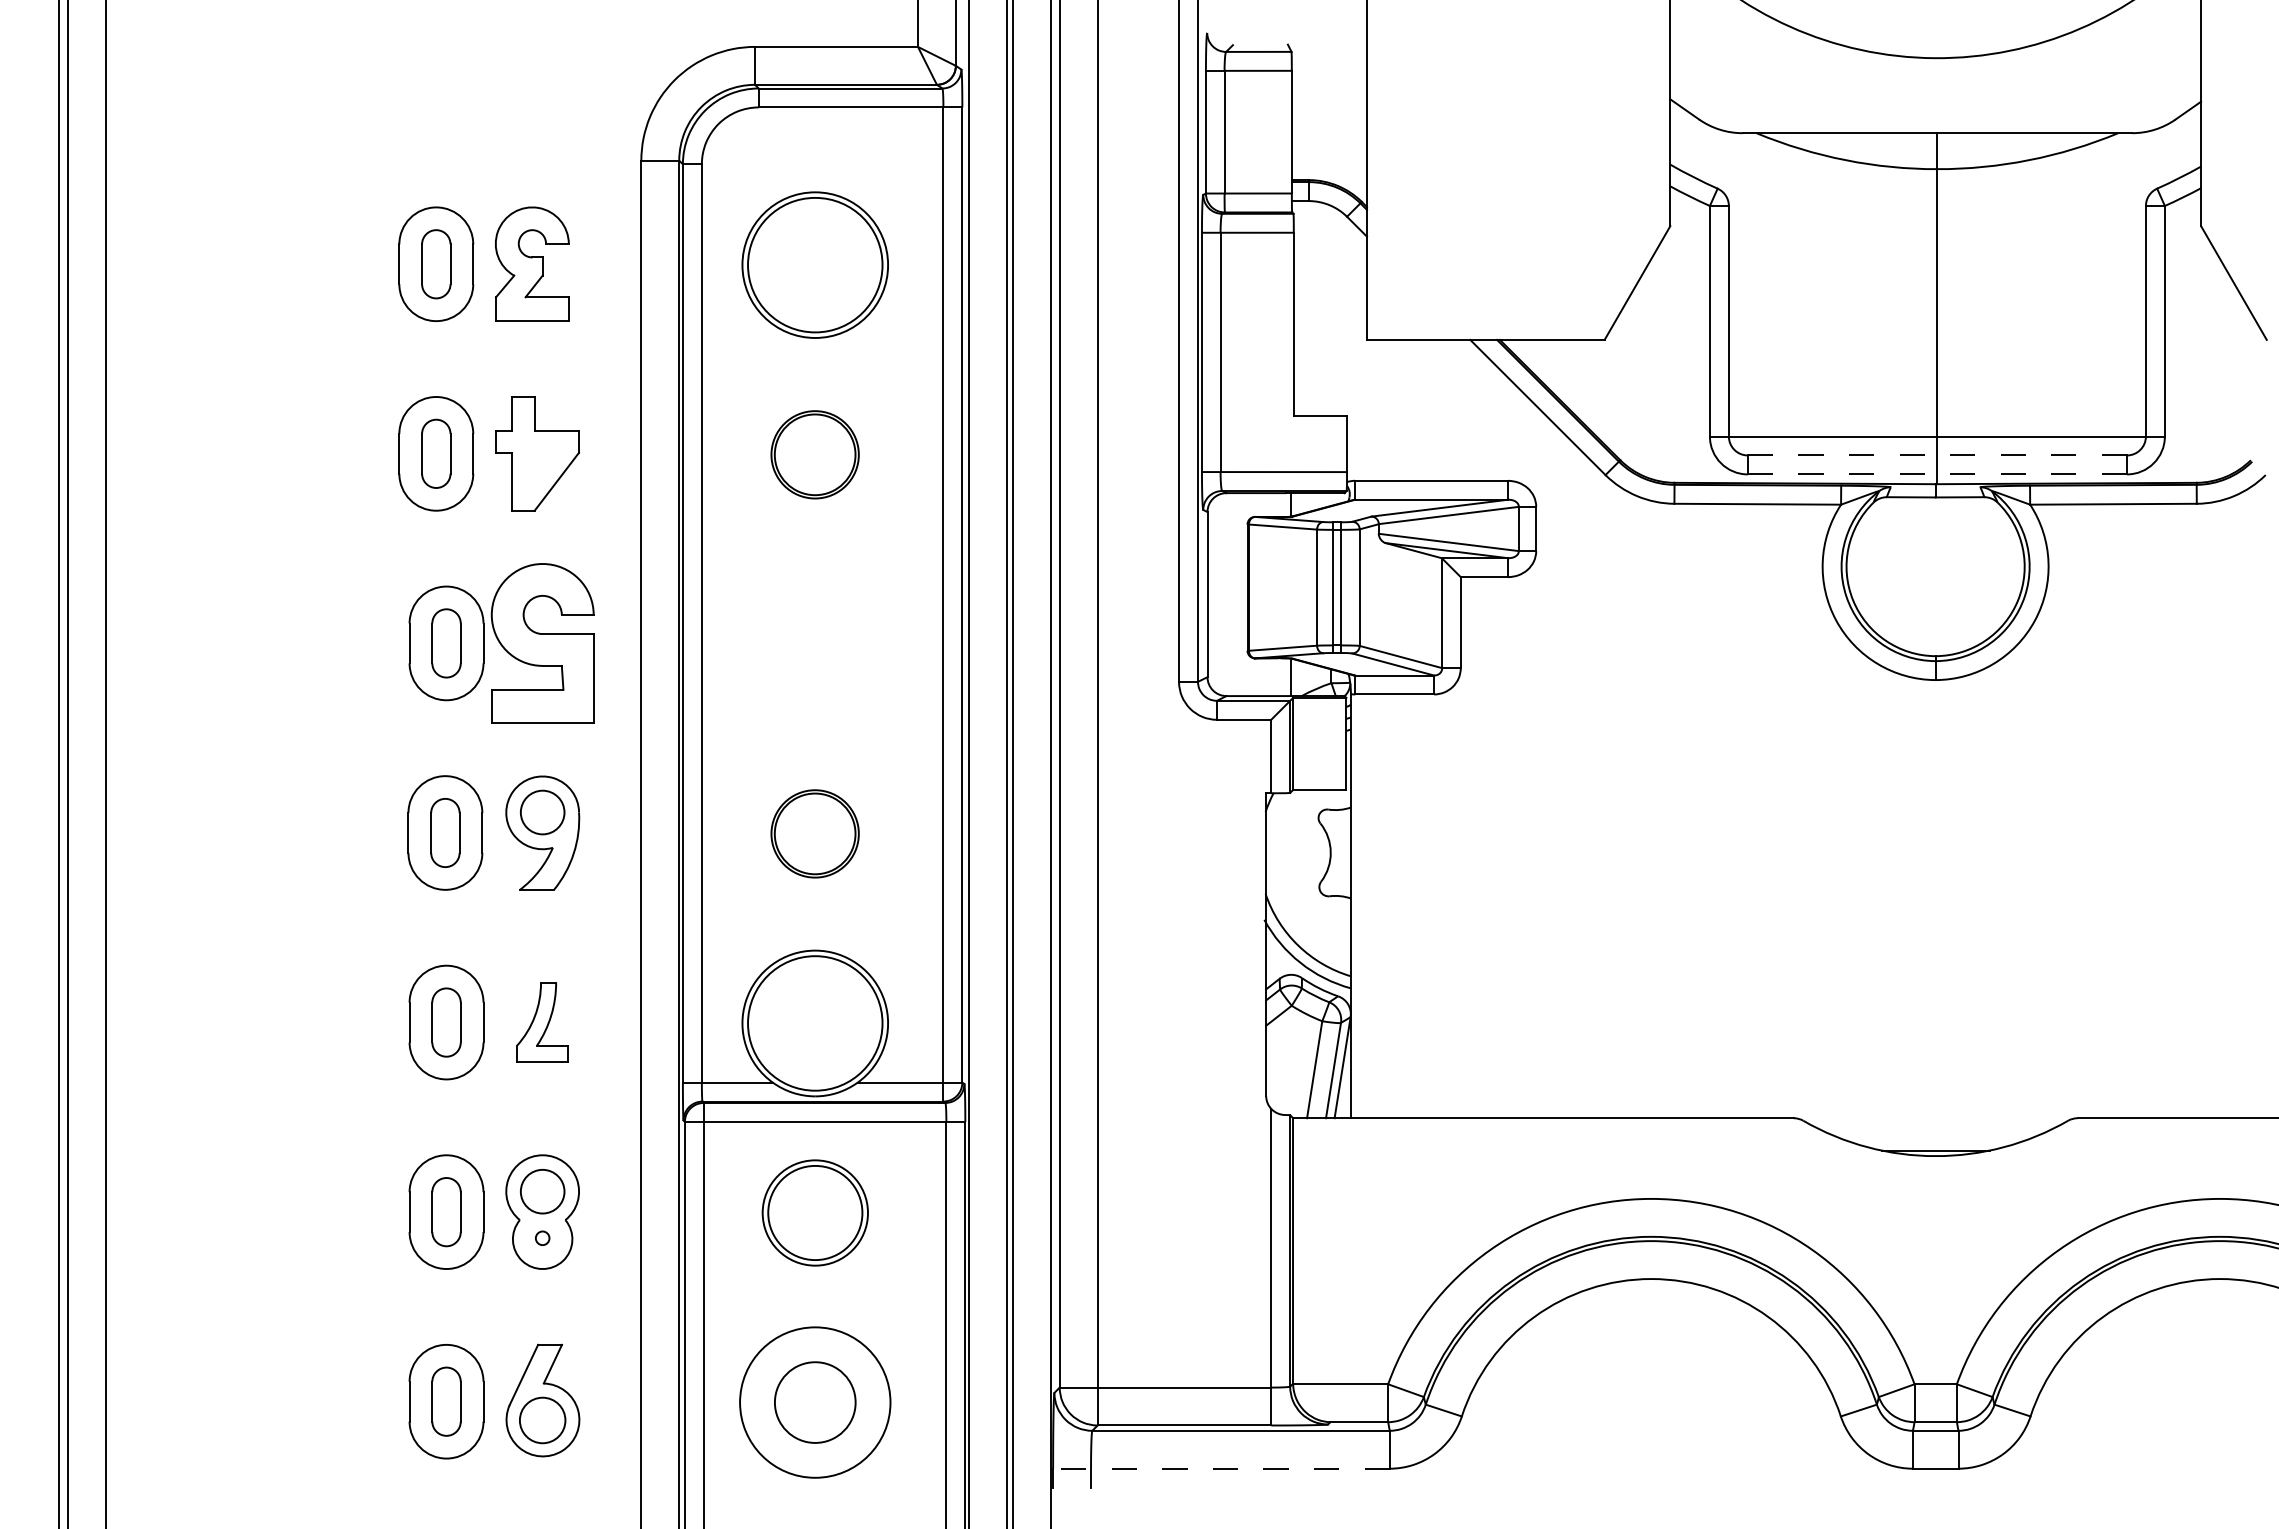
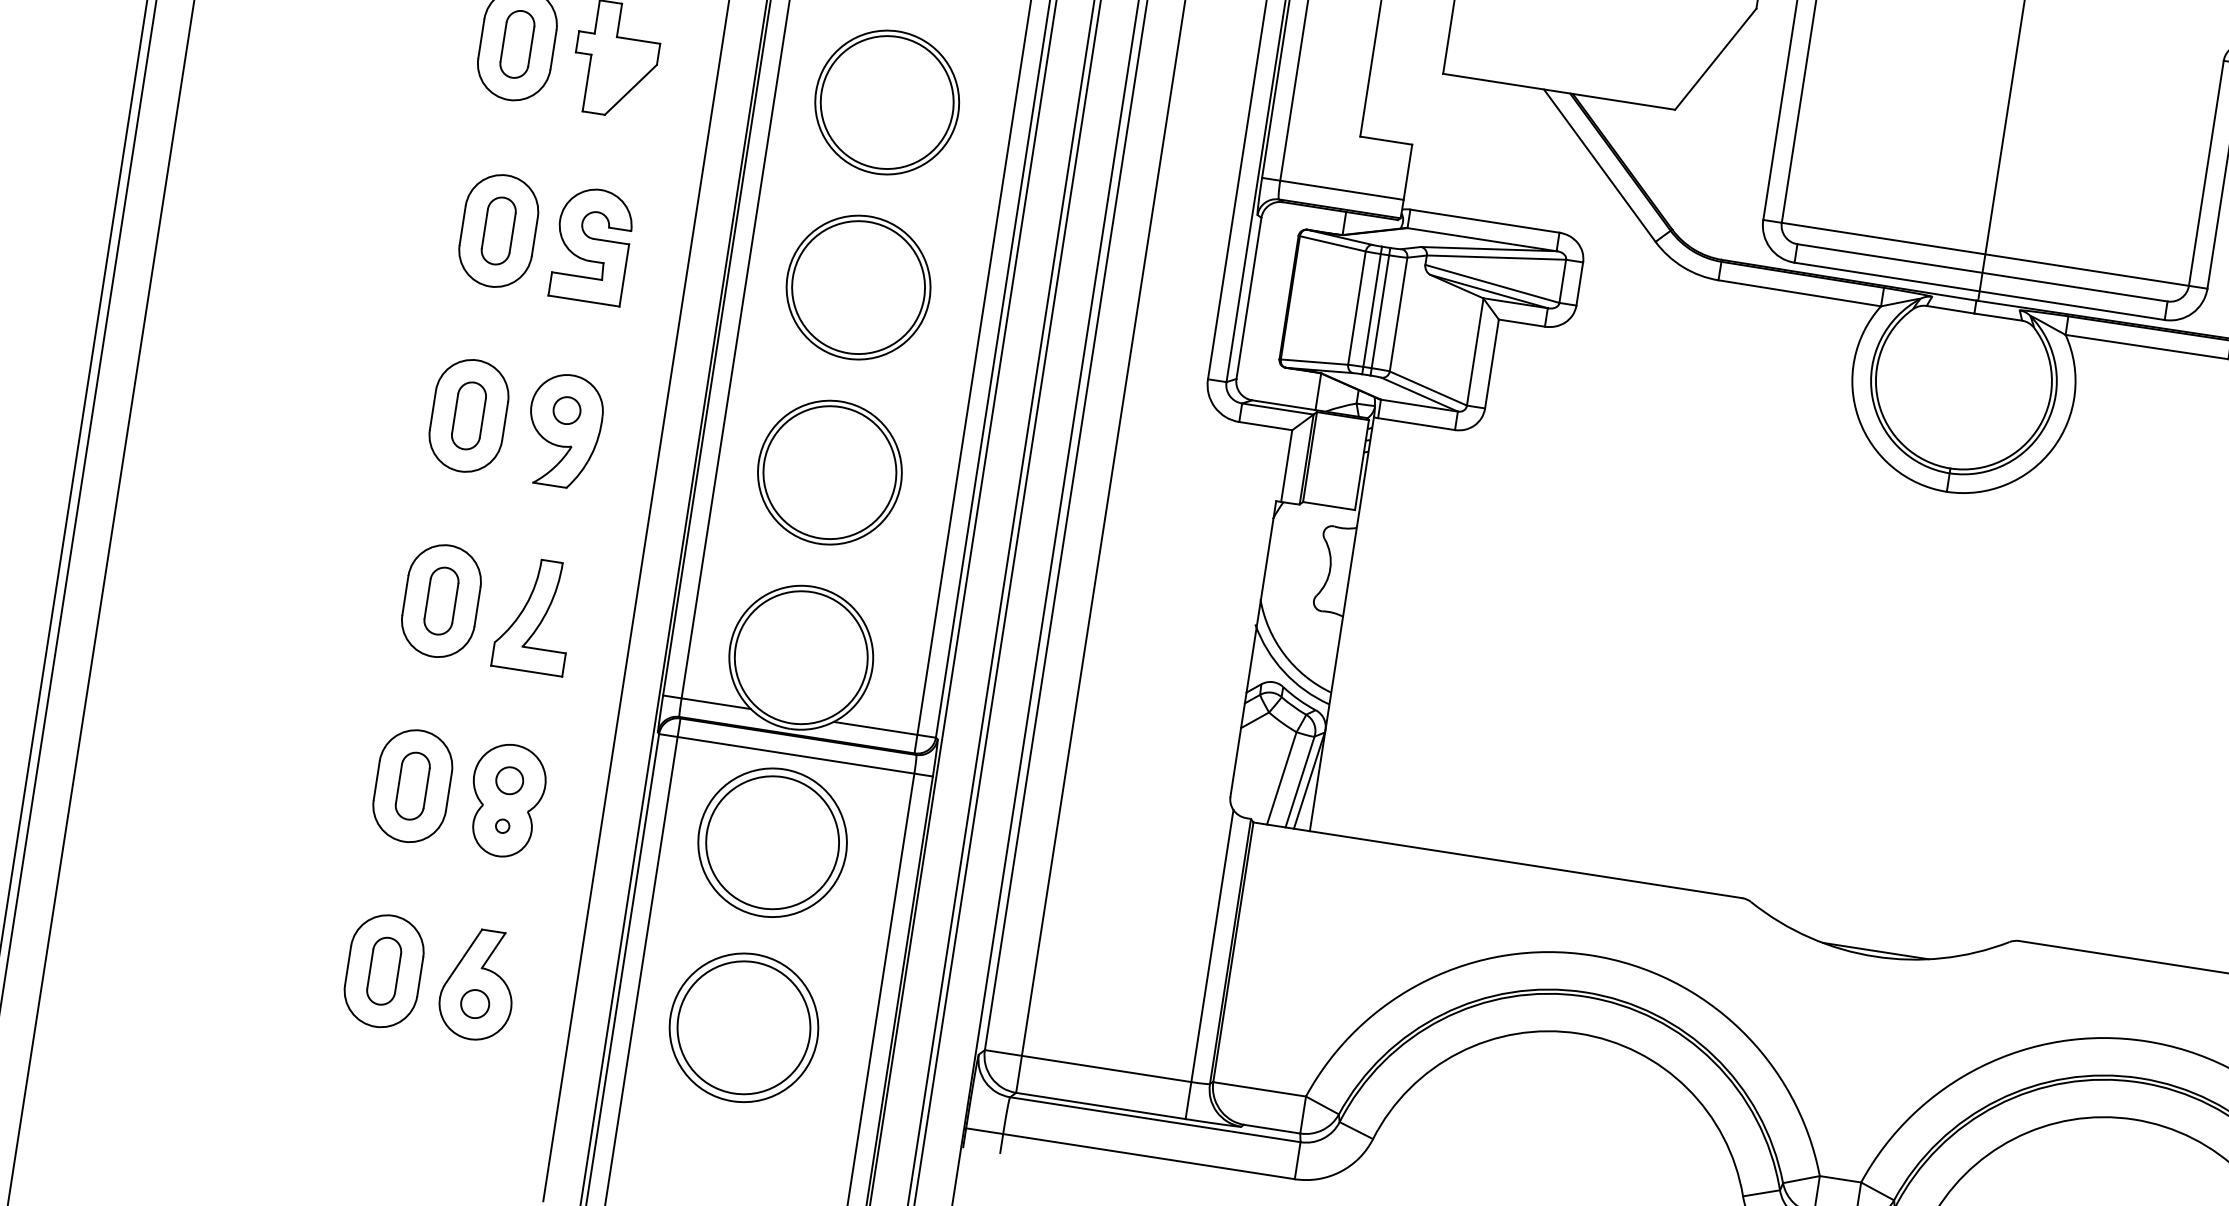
part: (814, 454) -> (886, 102), size x1.67
line: (1937, 455) -> (1982, 272), dashed -> solid
line: (1937, 474) -> (1979, 291), dashed -> solid
part: (542, 642) -> (592, 244), size x0.71
part: (814, 643) -> (857, 286), added
circle: (542, 812) -> (566, 410), size x0.62
part: (814, 833) -> (829, 472), size x1.67
part: (542, 1022) -> (535, 615), size x1.43
circle: (542, 1191) -> (509, 780), size x0.62
part: (815, 1212) -> (772, 842), size x1.43
circle: (815, 1402) -> (744, 1027), size x1.67
circle: (542, 1420) -> (475, 1004), size x0.62
line: (1220, 1468) -> (1129, 1153), dashed -> solid

